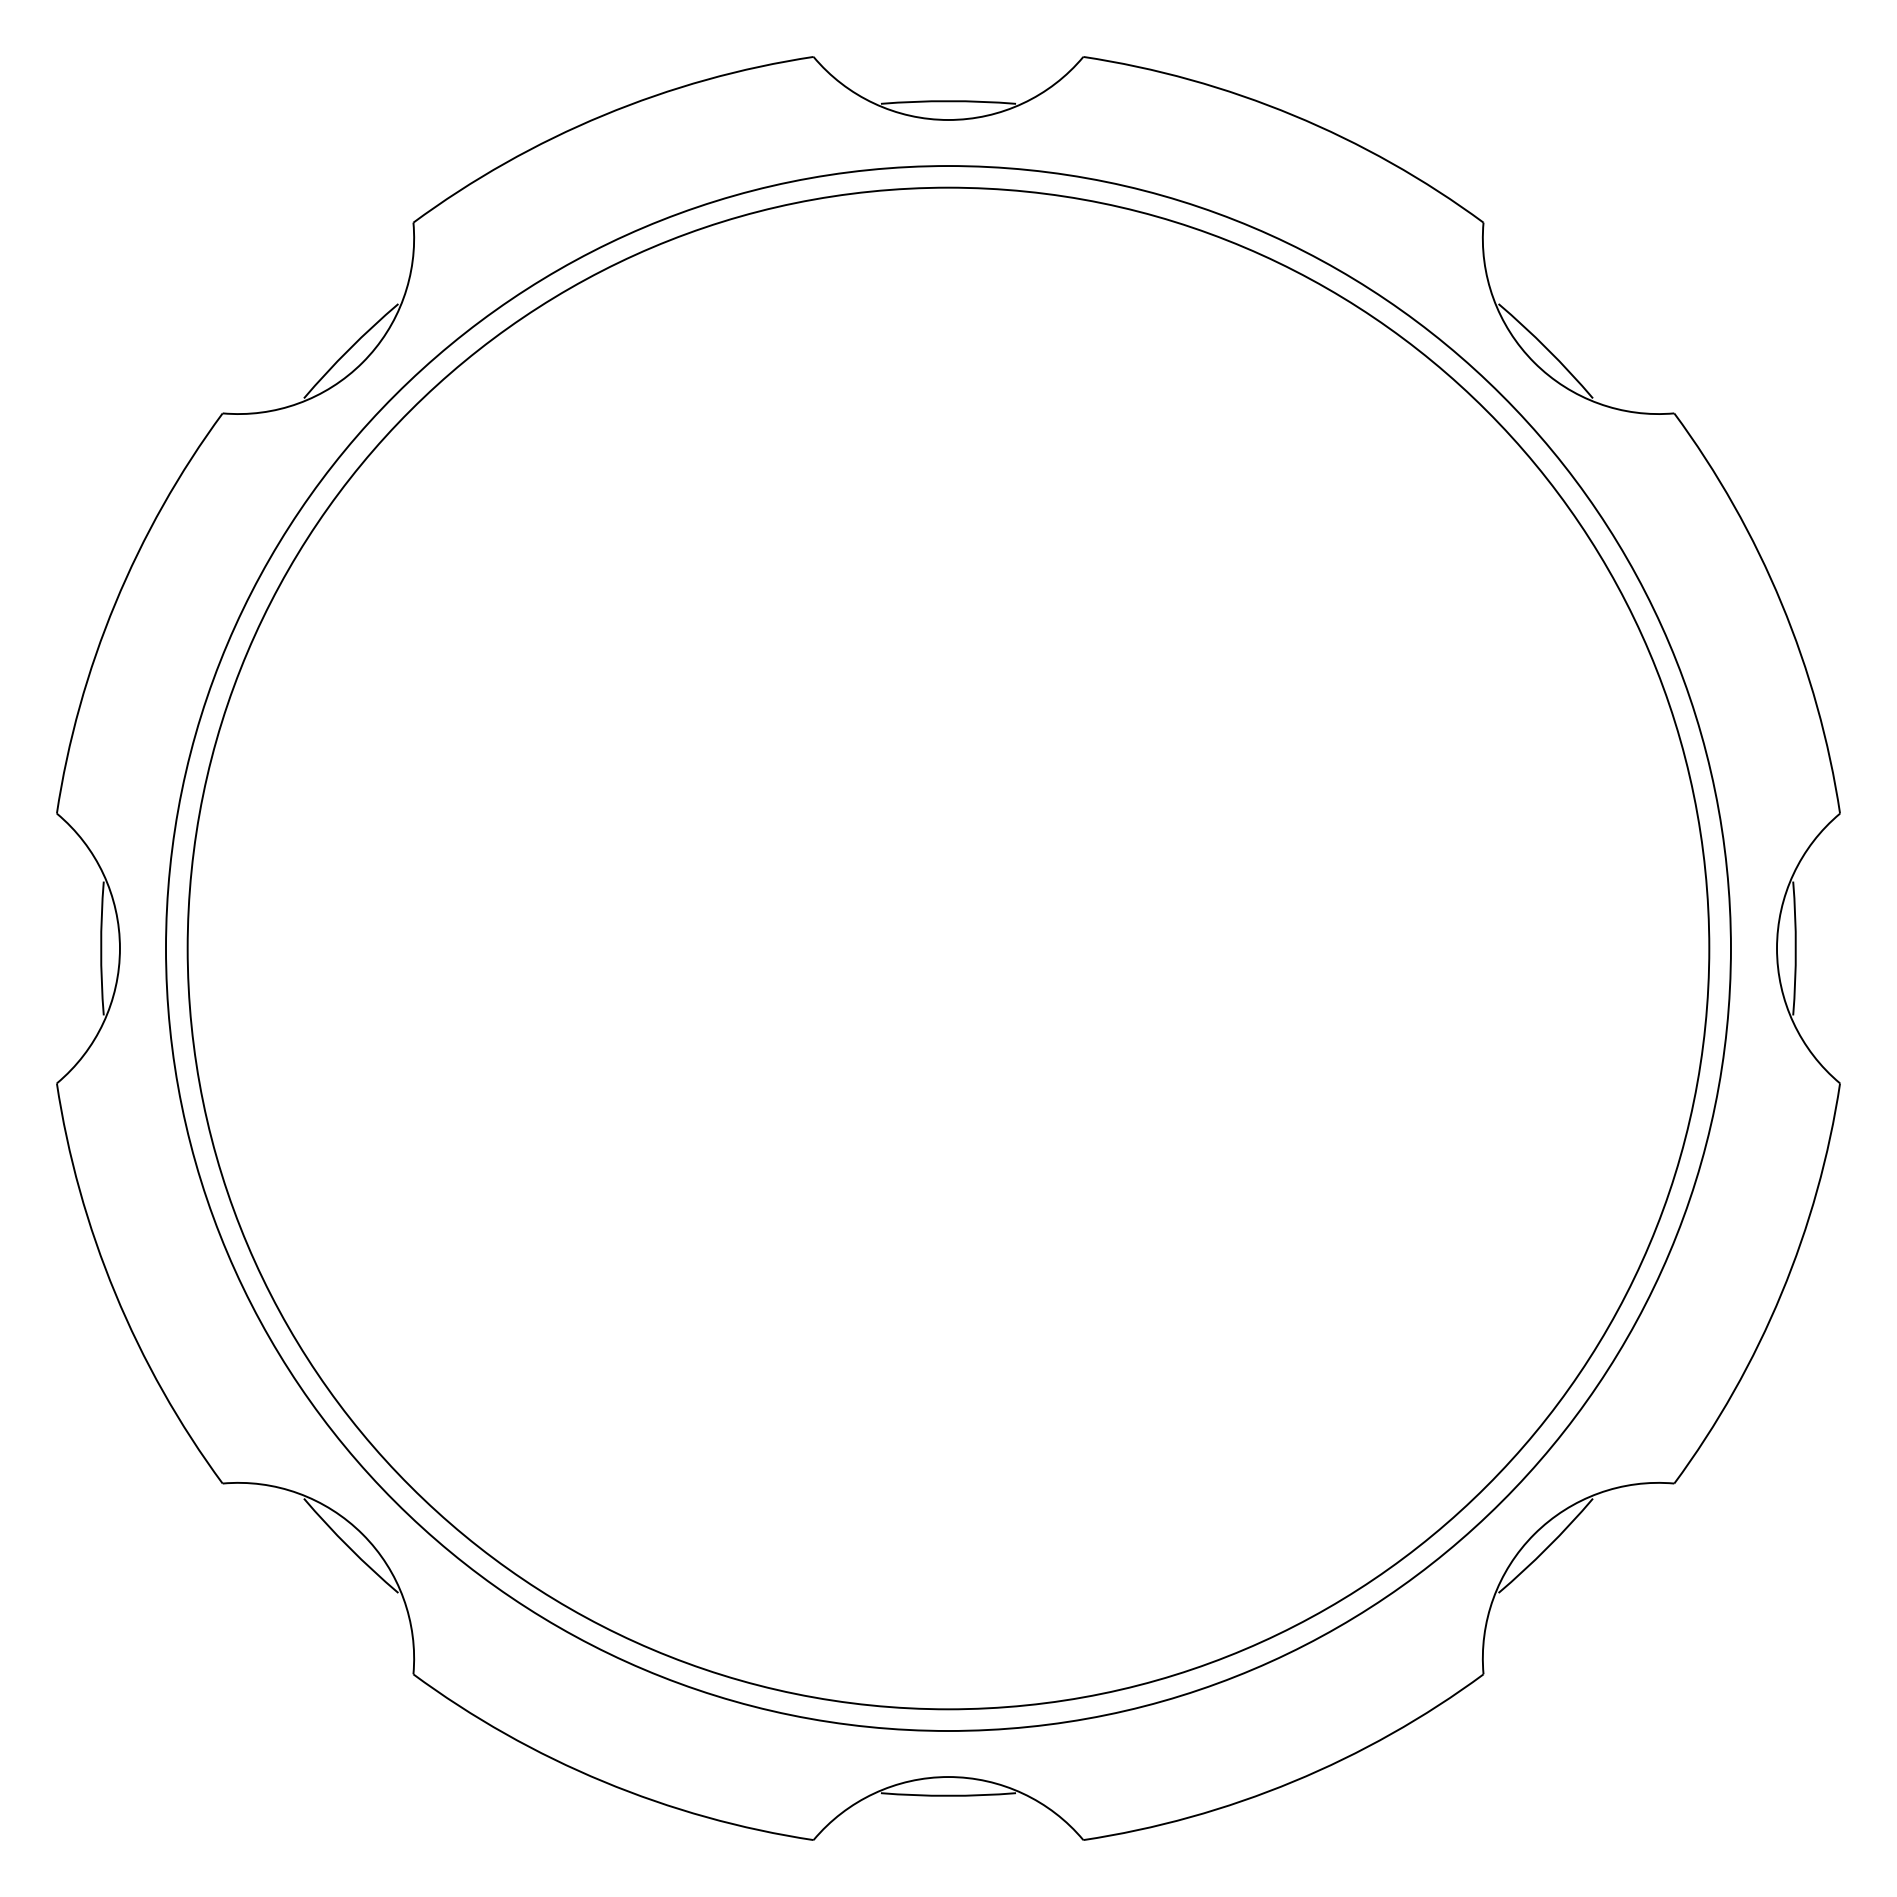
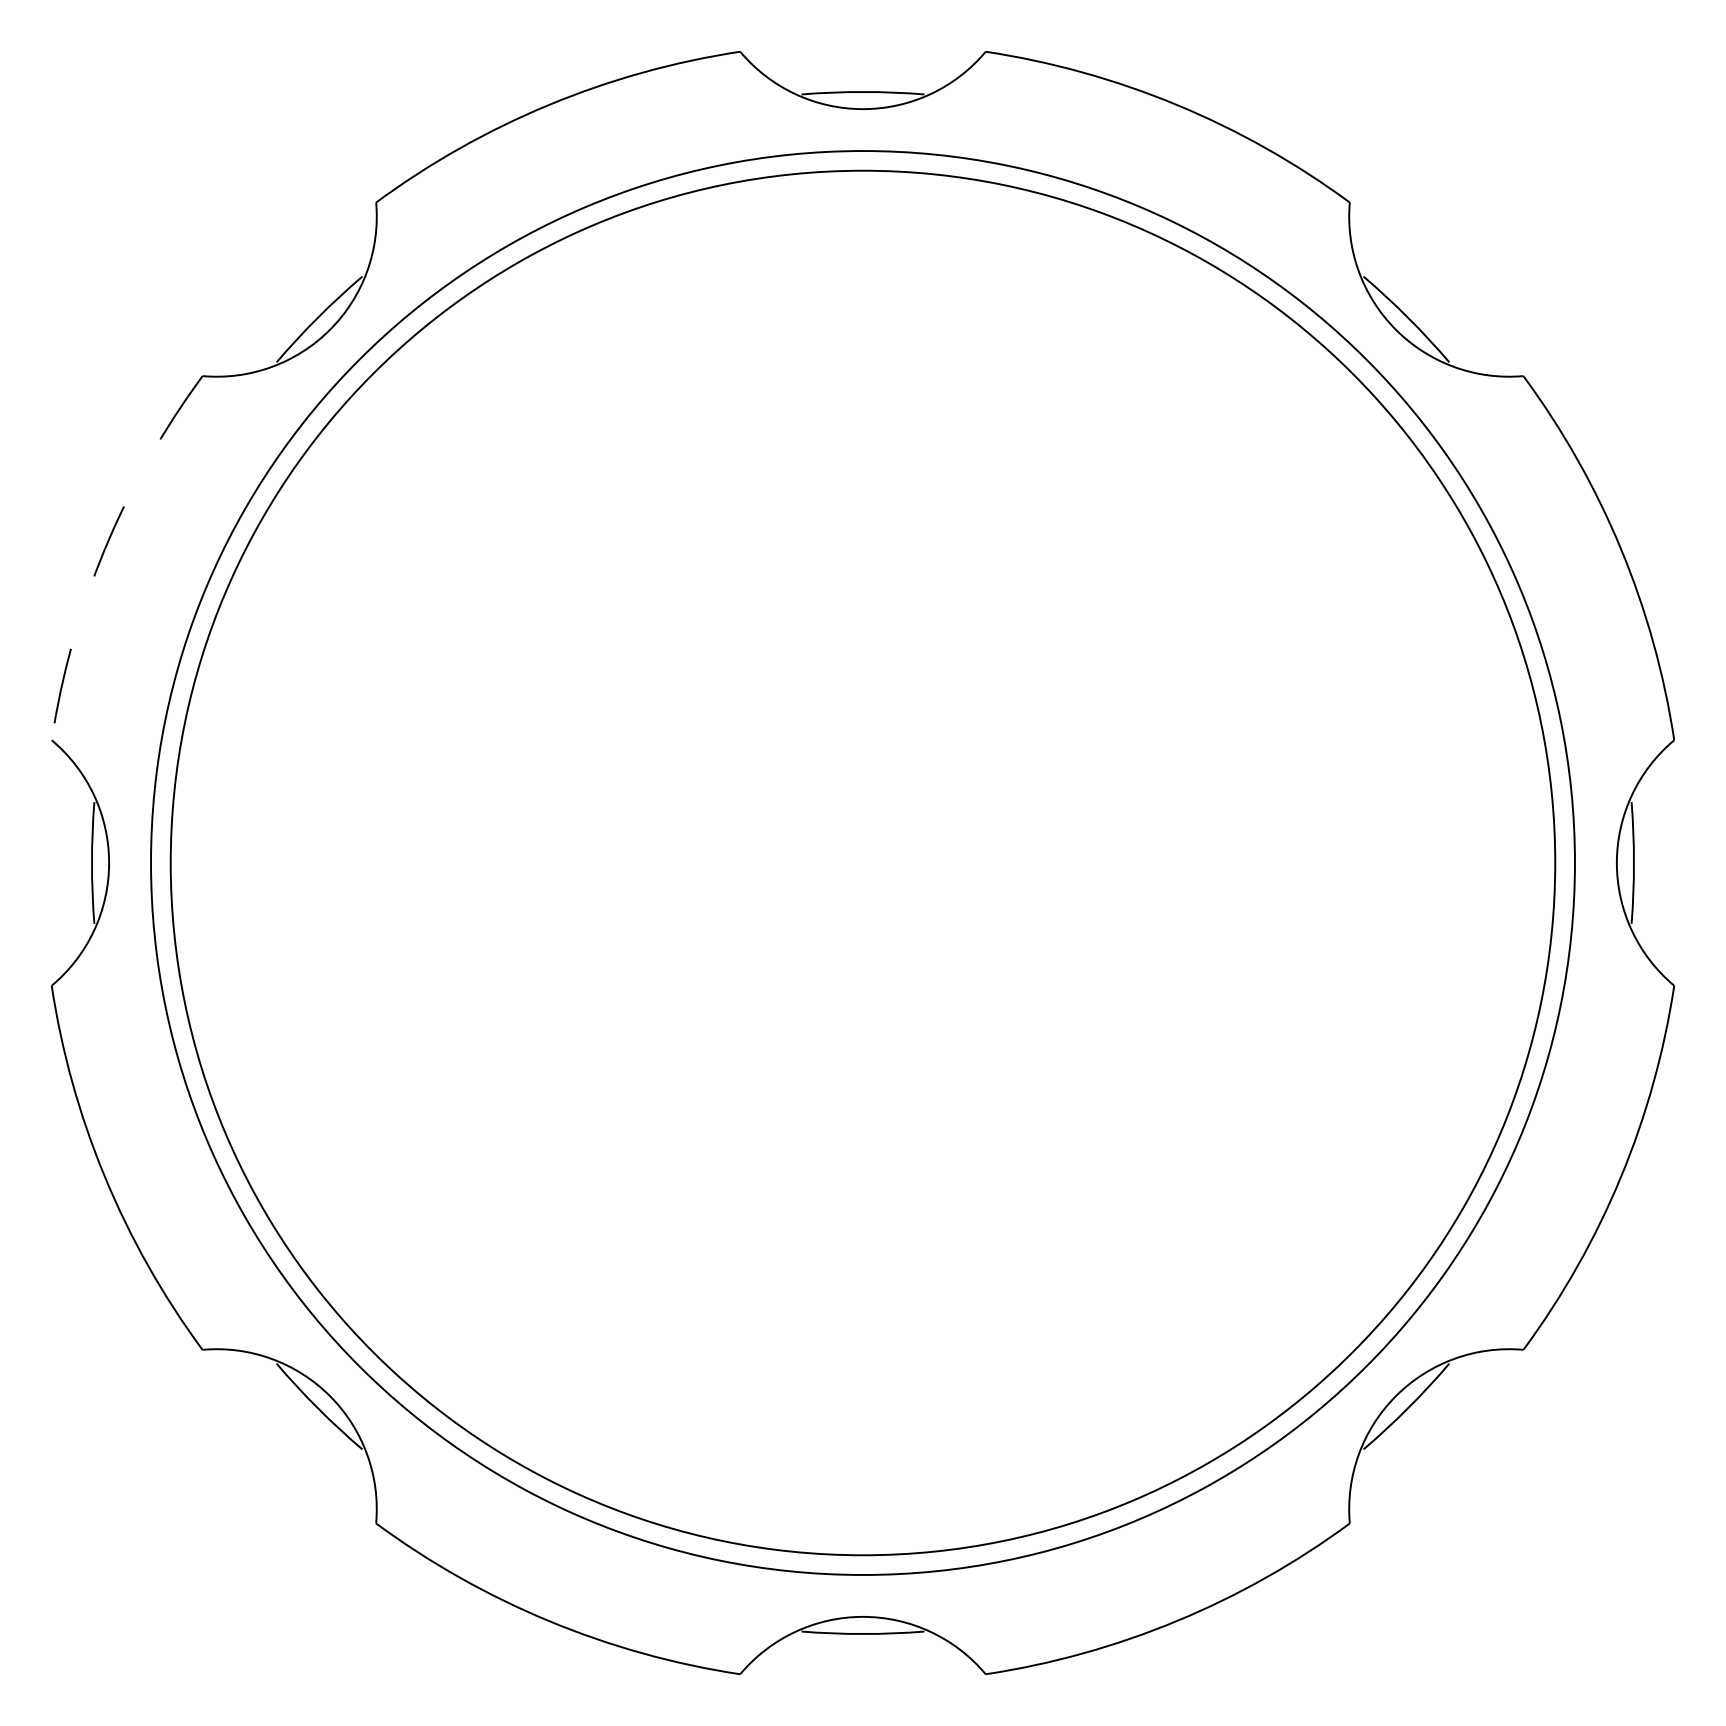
arc: (115, 603) -> (105, 549), solid -> dashed

